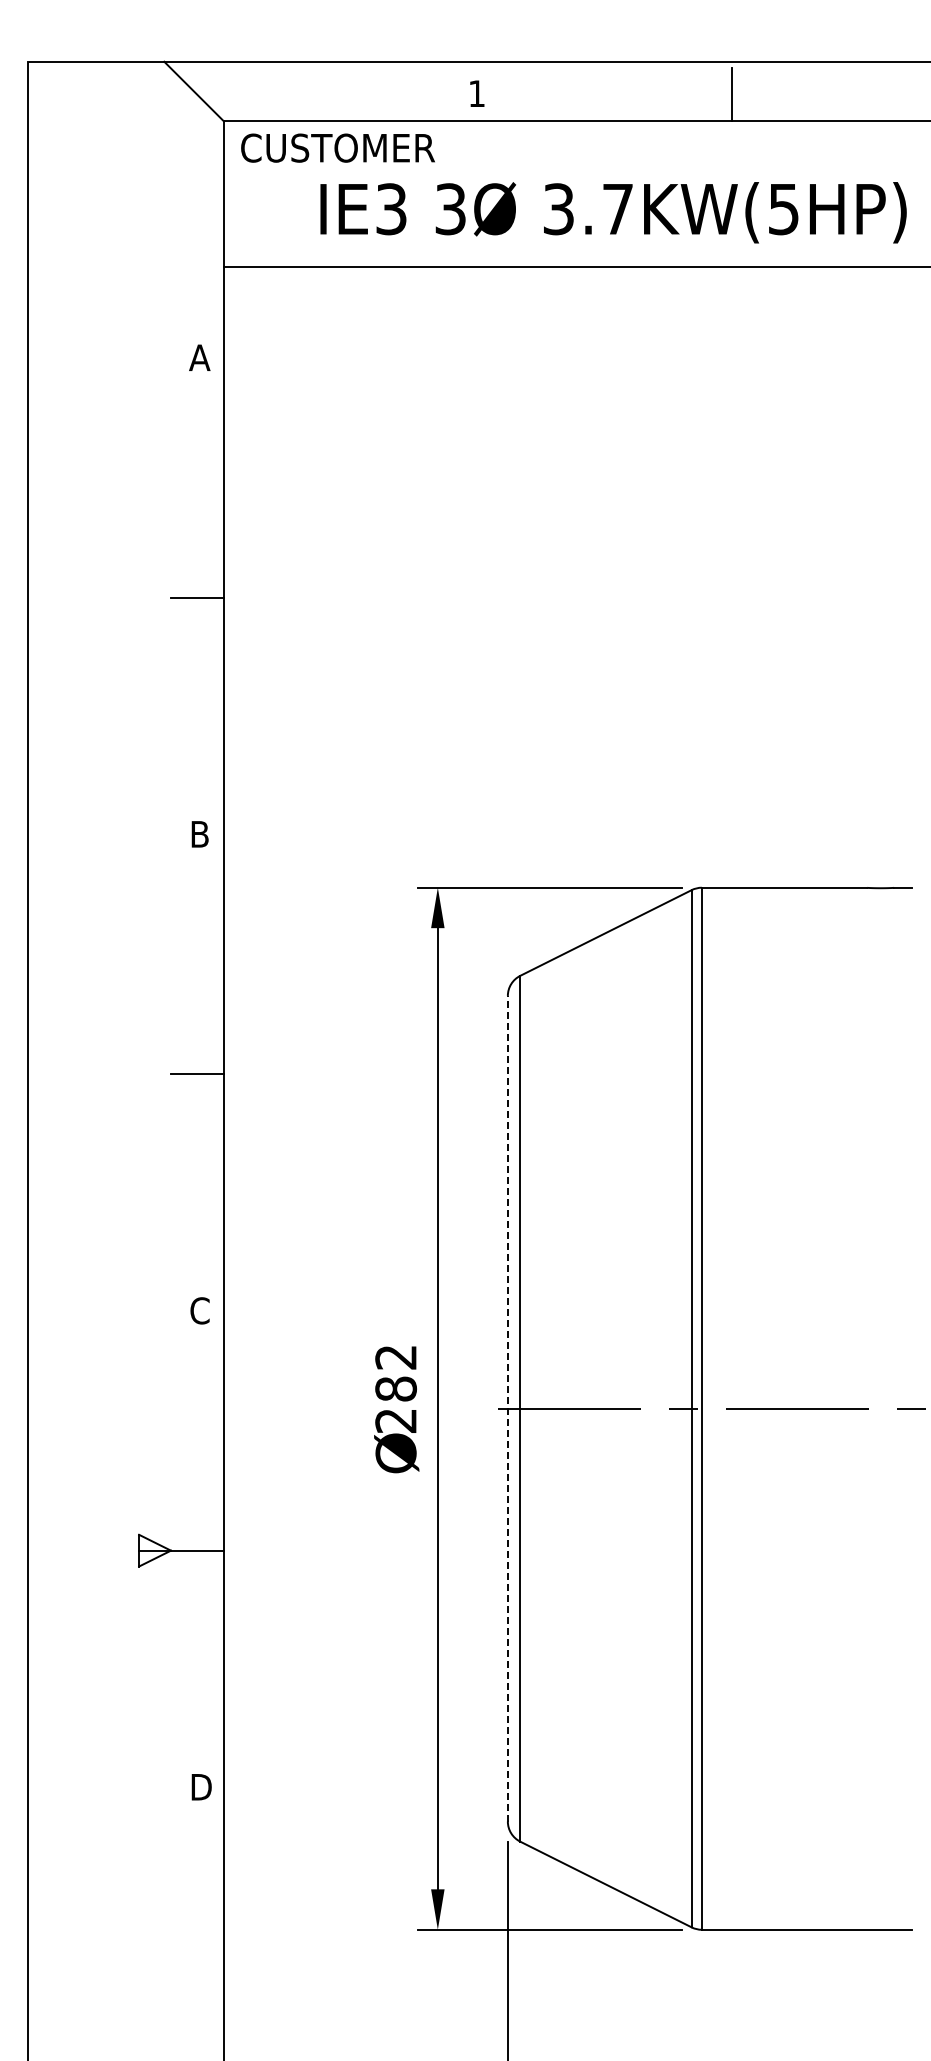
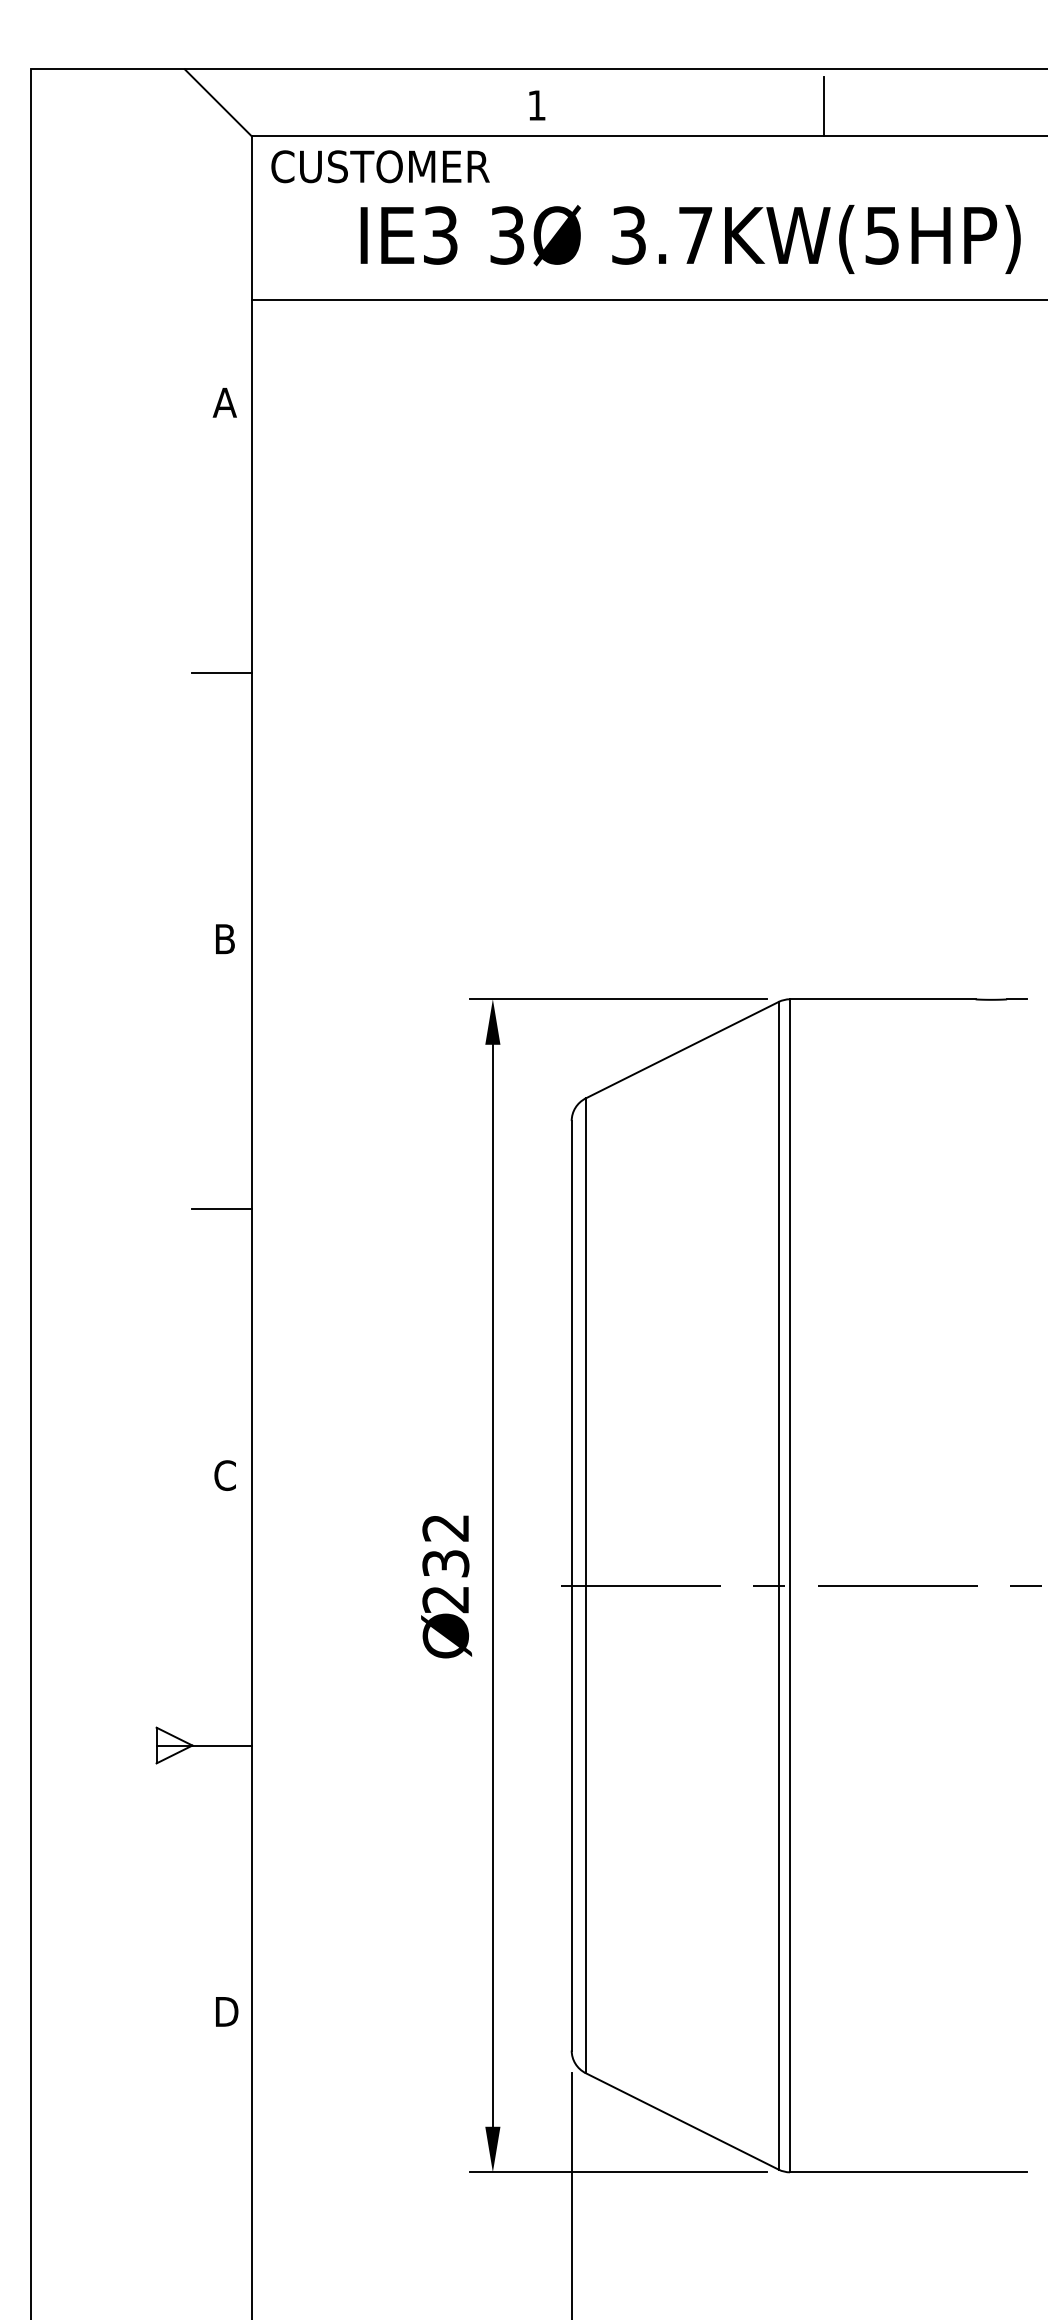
text: (396, 1388) -> (446, 1563), 282 -> 232
line: (507, 1408) -> (571, 1585), dashed -> solid

